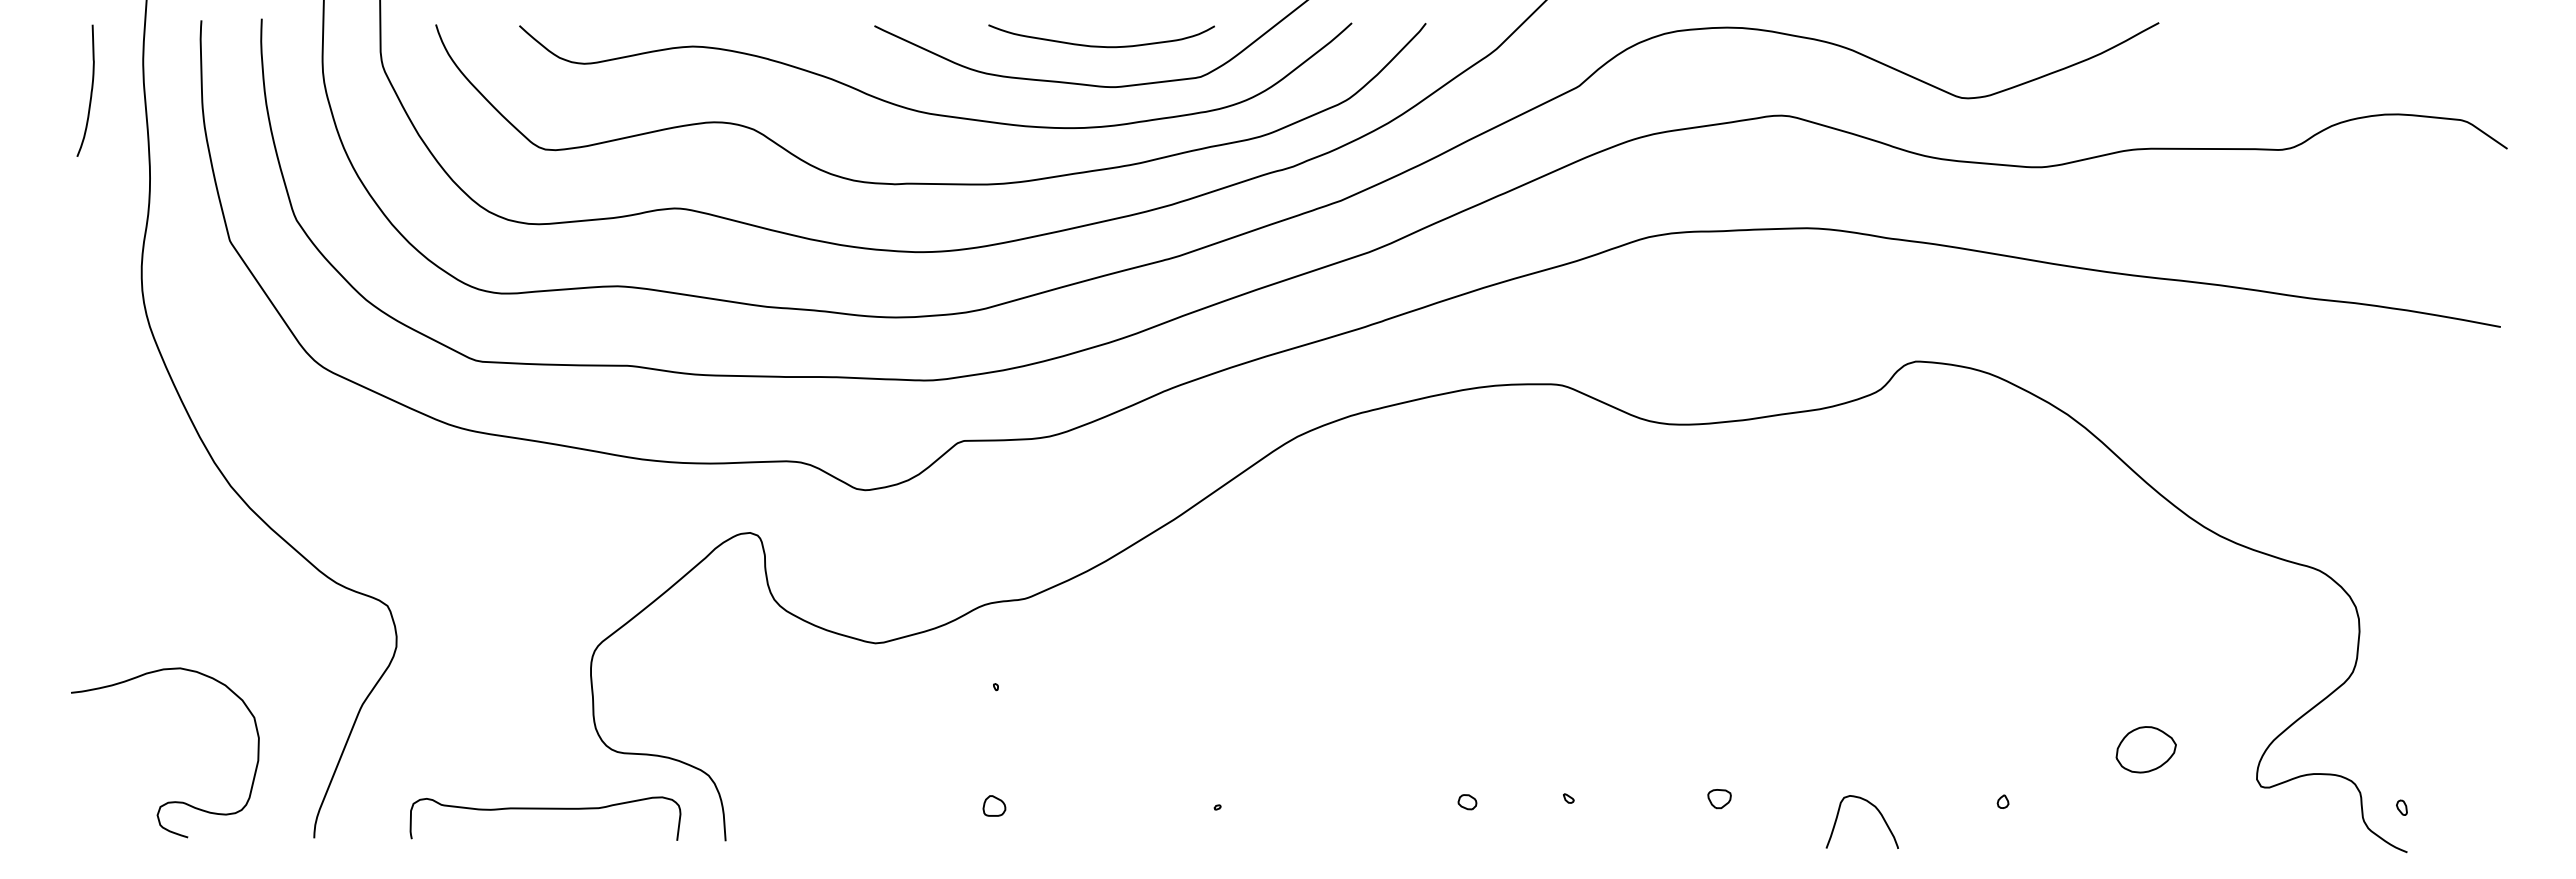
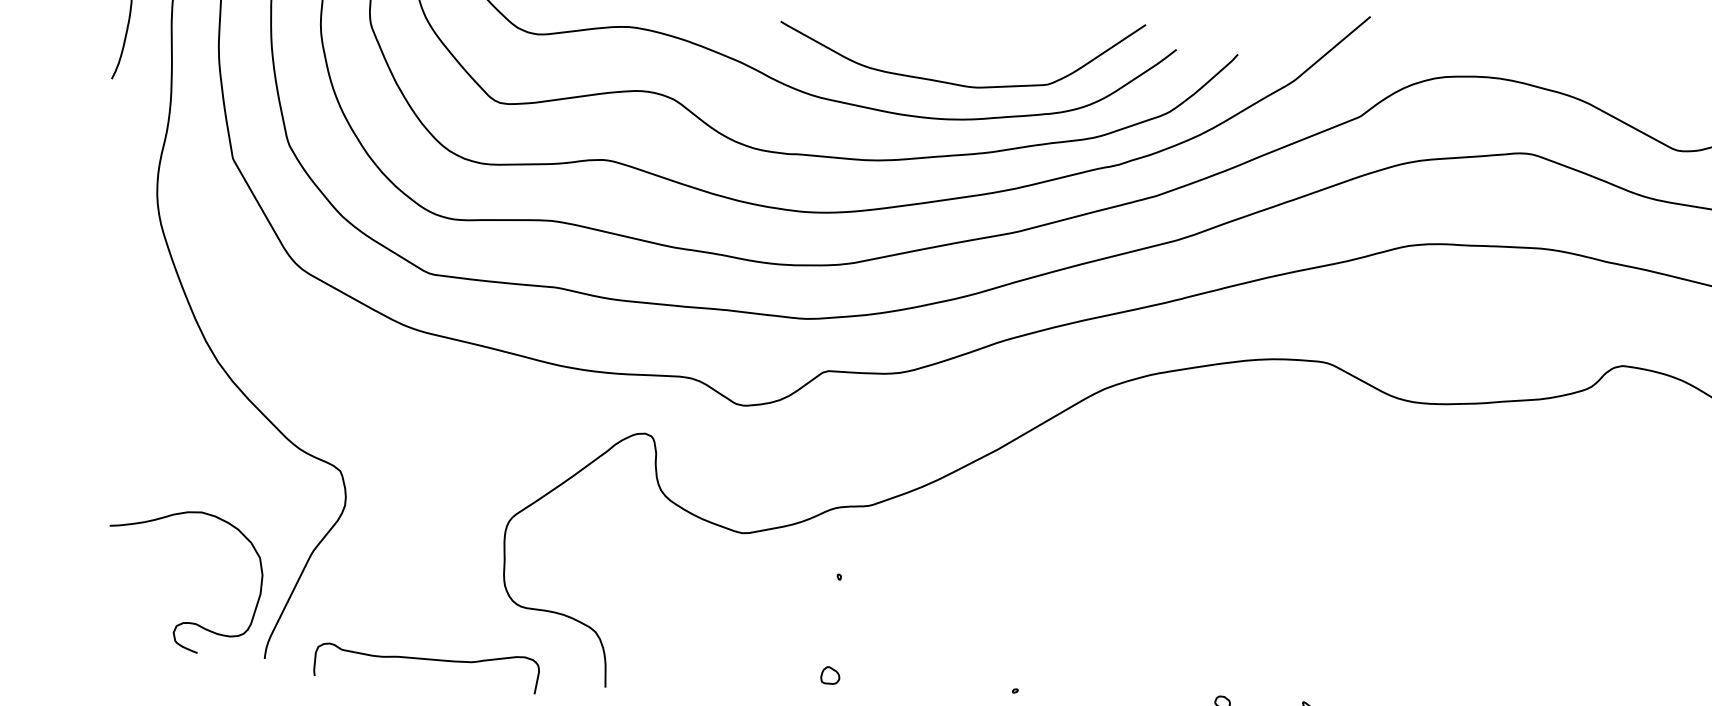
curve: (1100, 45) -> (966, 52), removed
curve: (168, 801) -> (183, 622), moved
curve: (545, 809) -> (427, 659), moved

